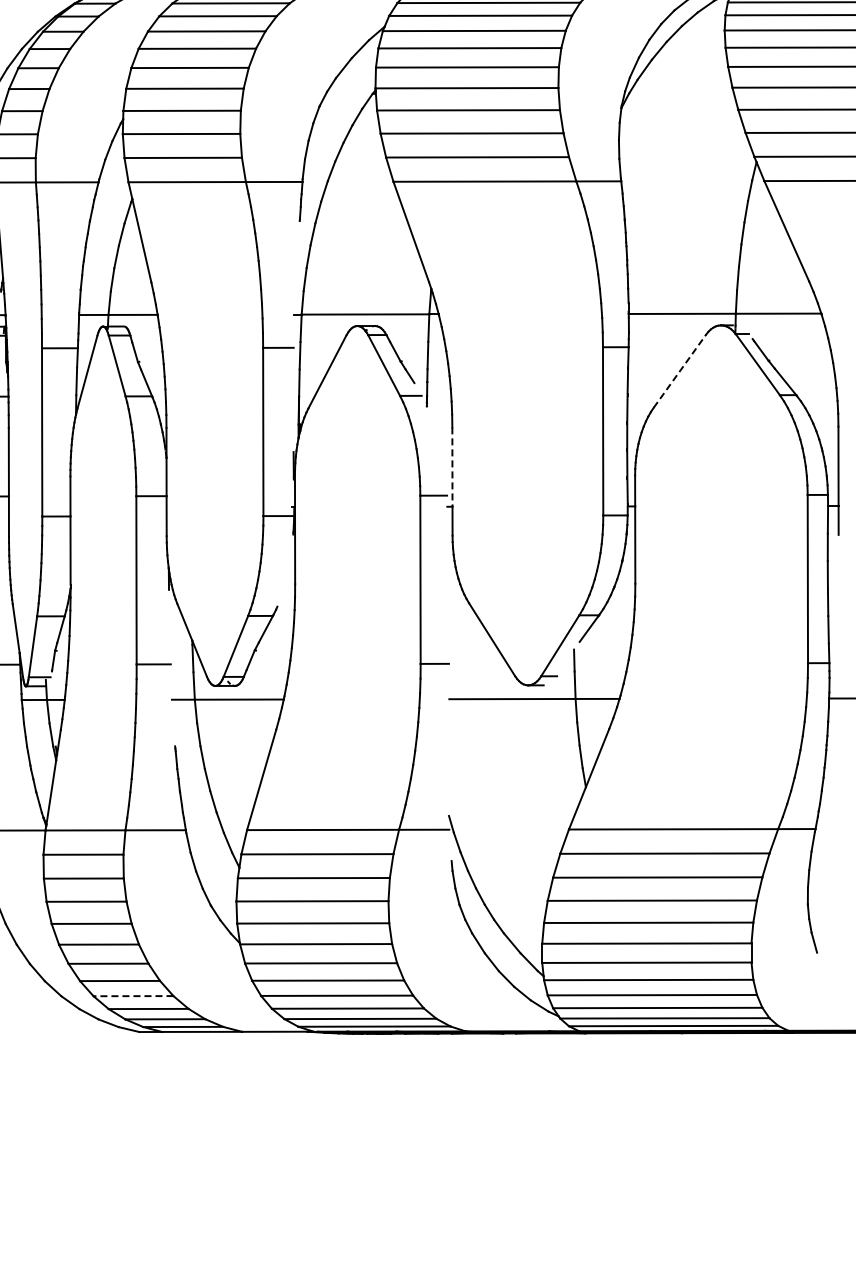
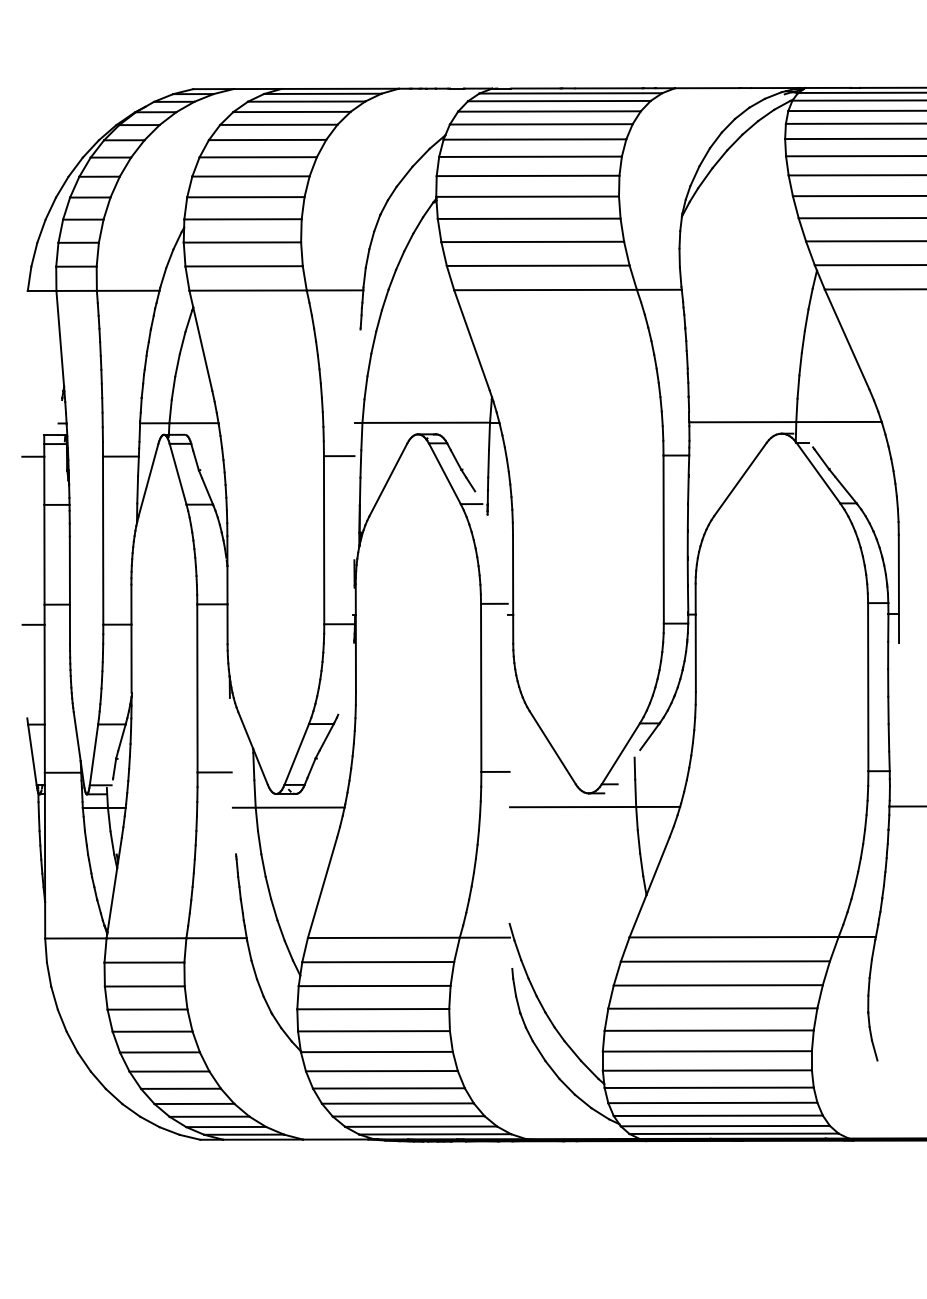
line: (680, 370) -> (740, 478), dashed -> solid
line: (452, 467) -> (513, 575), dashed -> solid
line: (133, 995) -> (194, 1103), dashed -> solid

